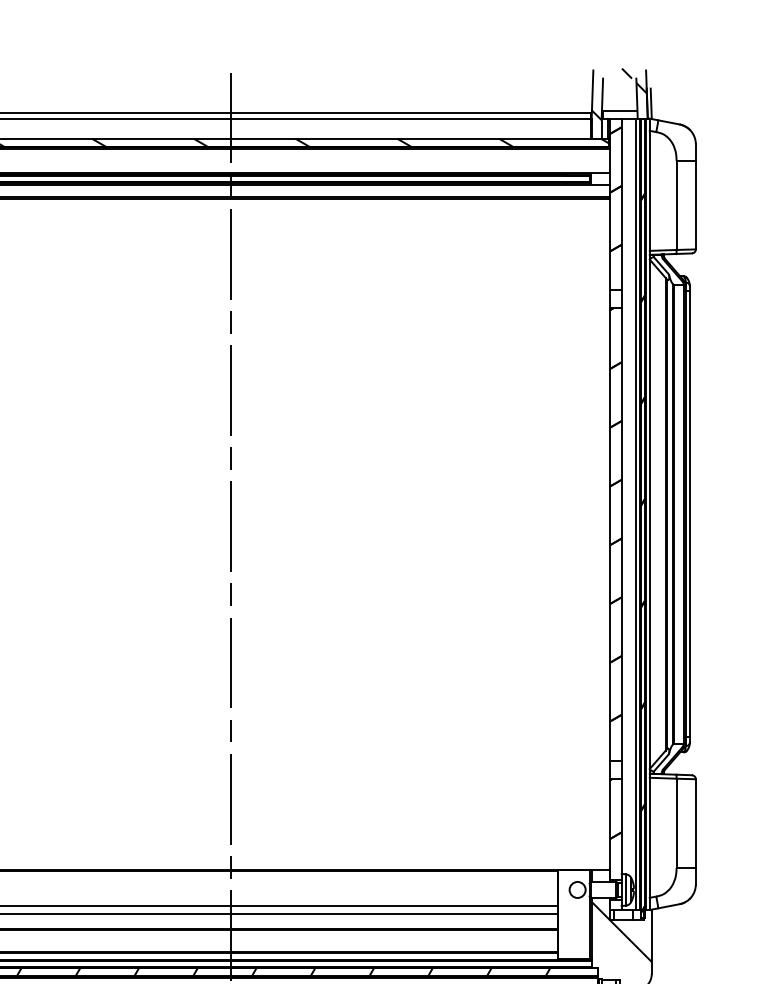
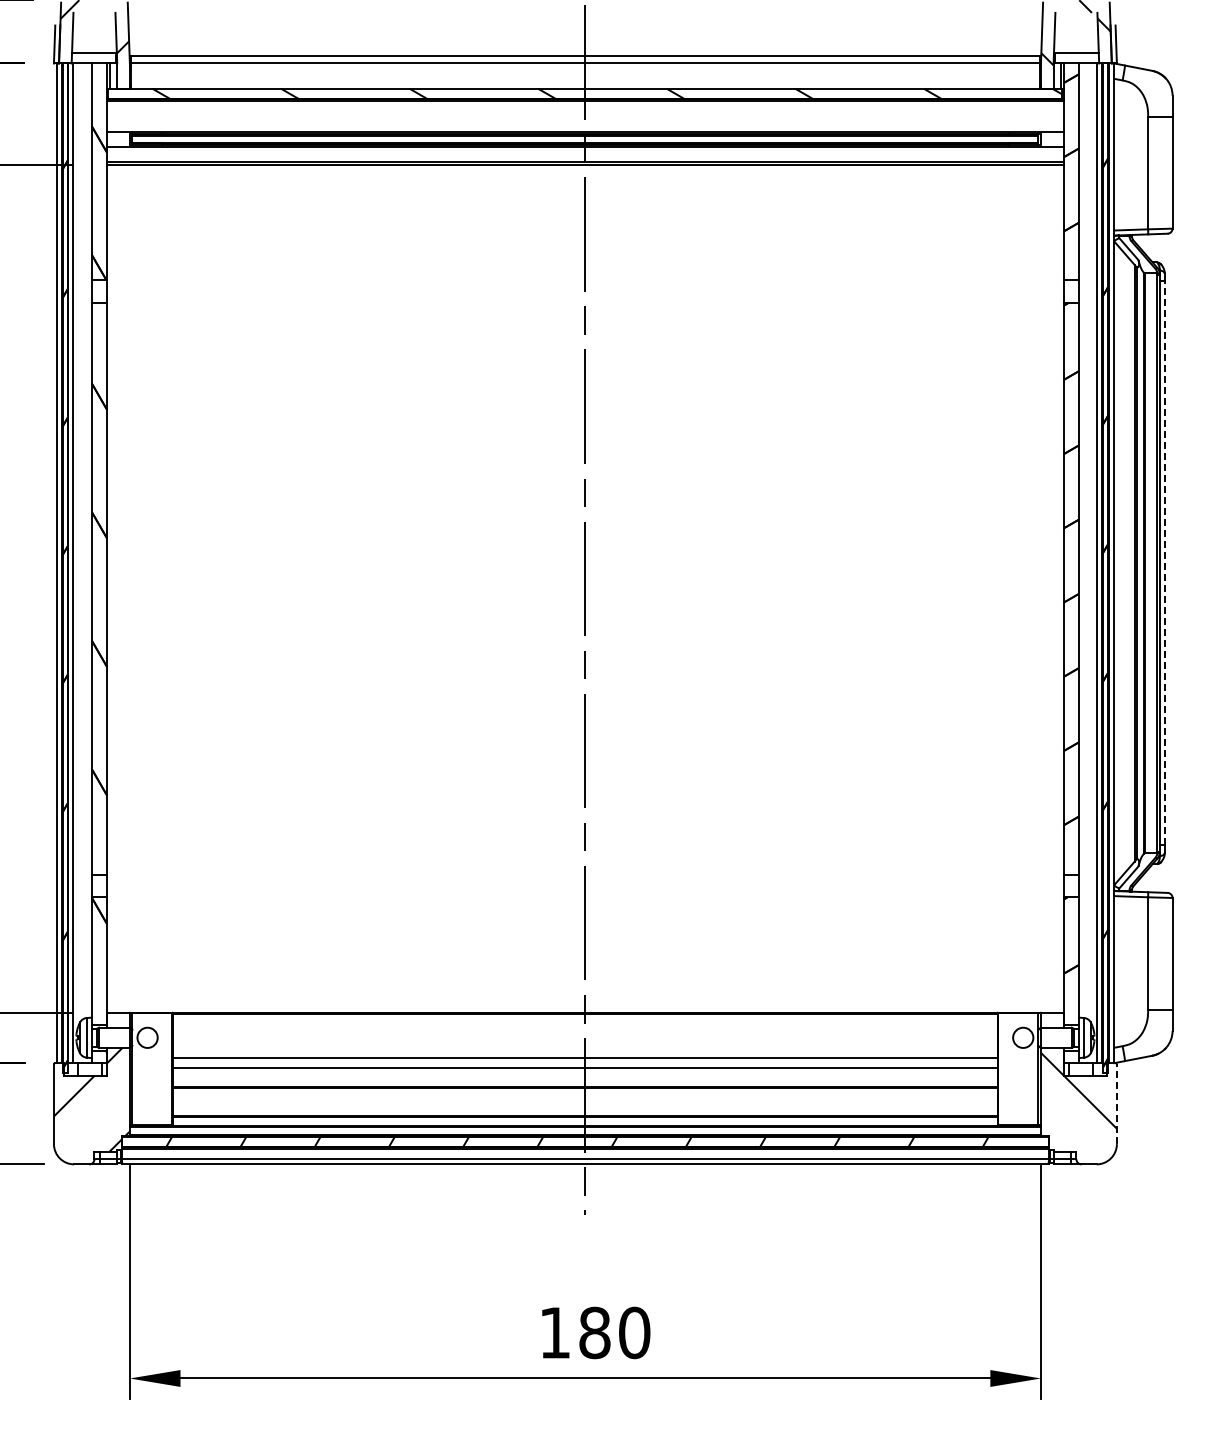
line: (689, 514) -> (1164, 563), solid -> dashed
line: (651, 942) -> (1116, 1104), solid -> dashed

